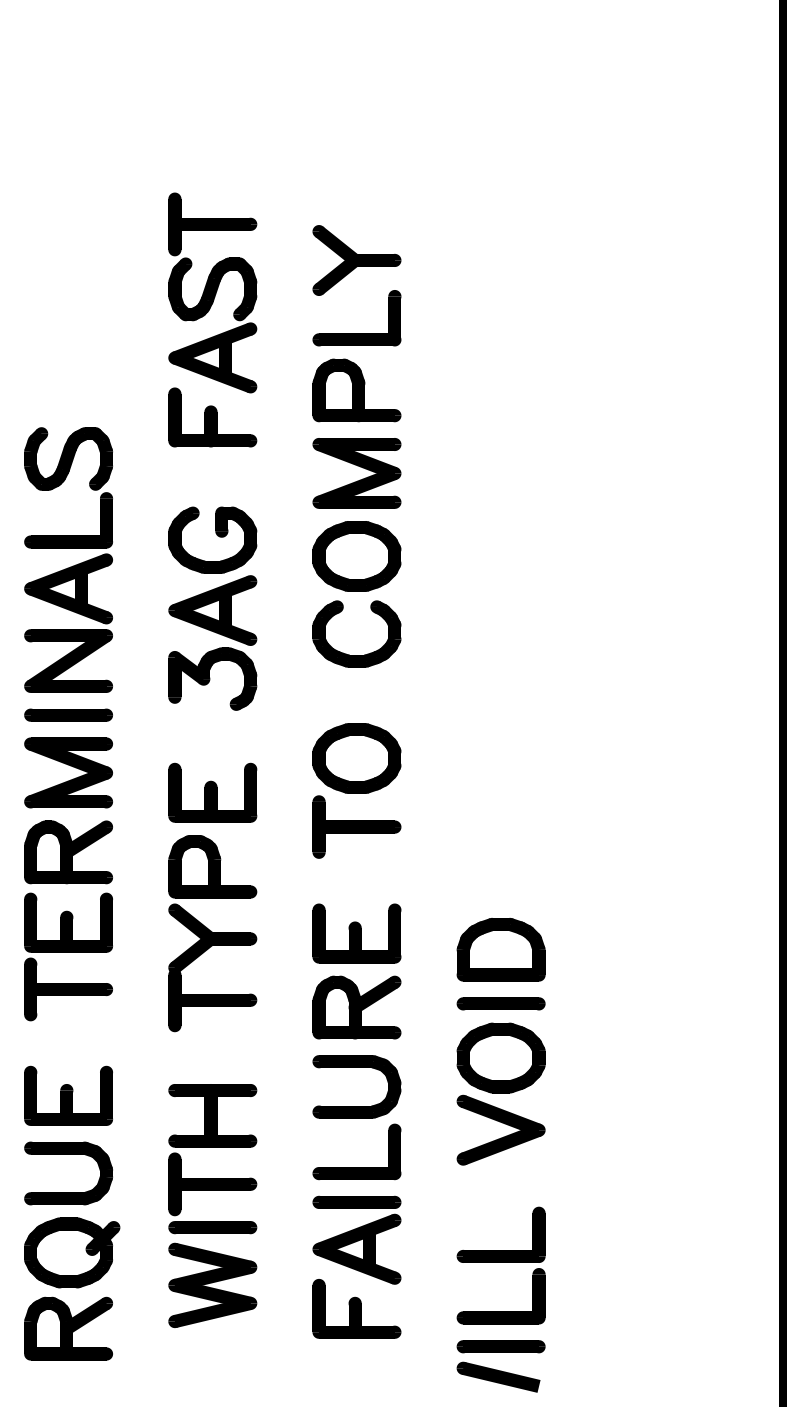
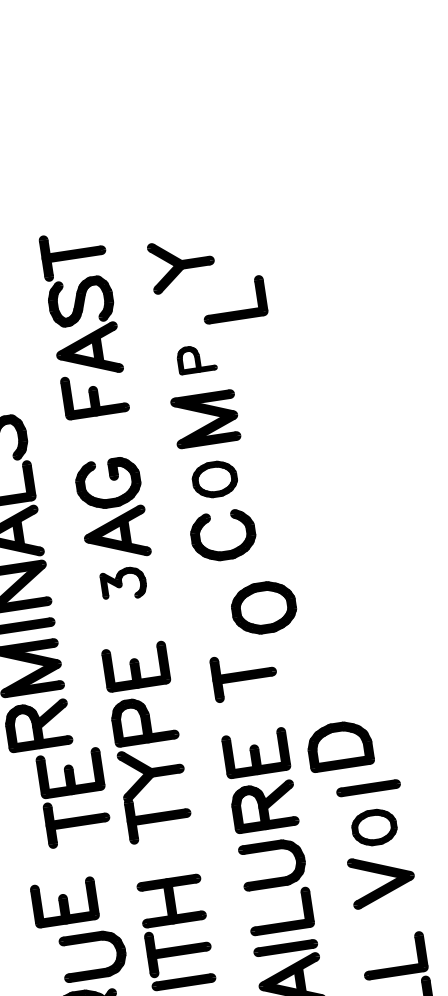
part: (356, 333) -> (235, 311), moved
part: (356, 390) -> (196, 359), size x0.6
part: (356, 556) -> (214, 479), size x0.7
part: (212, 678) -> (123, 583), size x0.7
part: (356, 758) -> (263, 607), moved
part: (500, 949) -> (339, 745), moved
part: (68, 956) -> (74, 797), moved
part: (500, 1057) -> (374, 827), size x0.7
part: (68, 1154) -> (91, 941), moved

